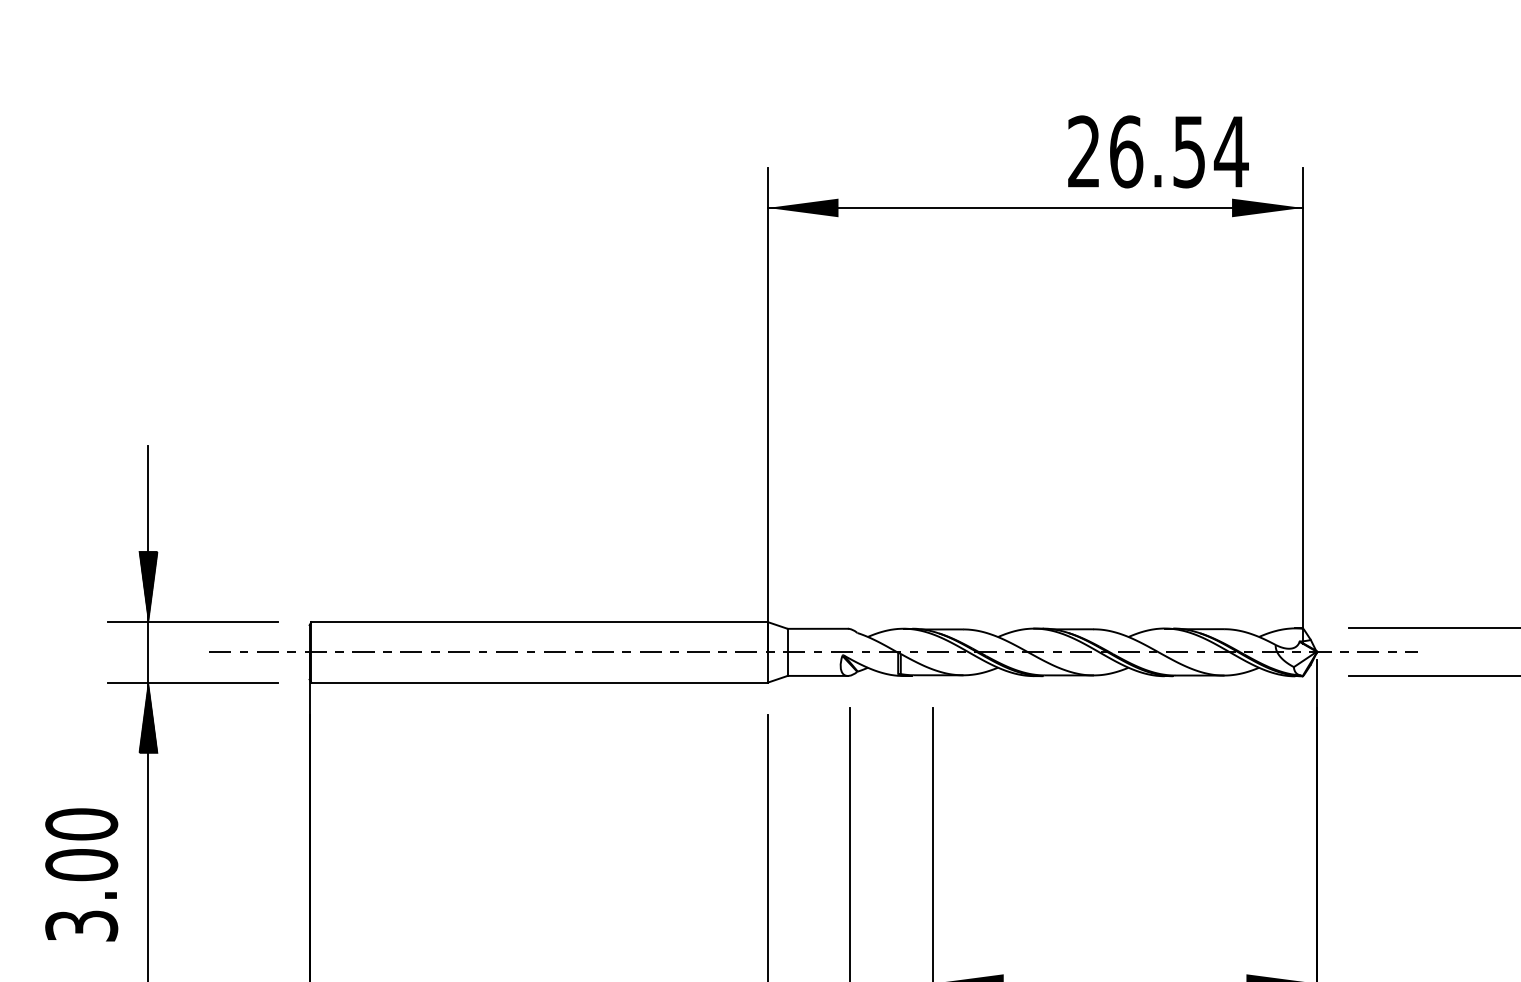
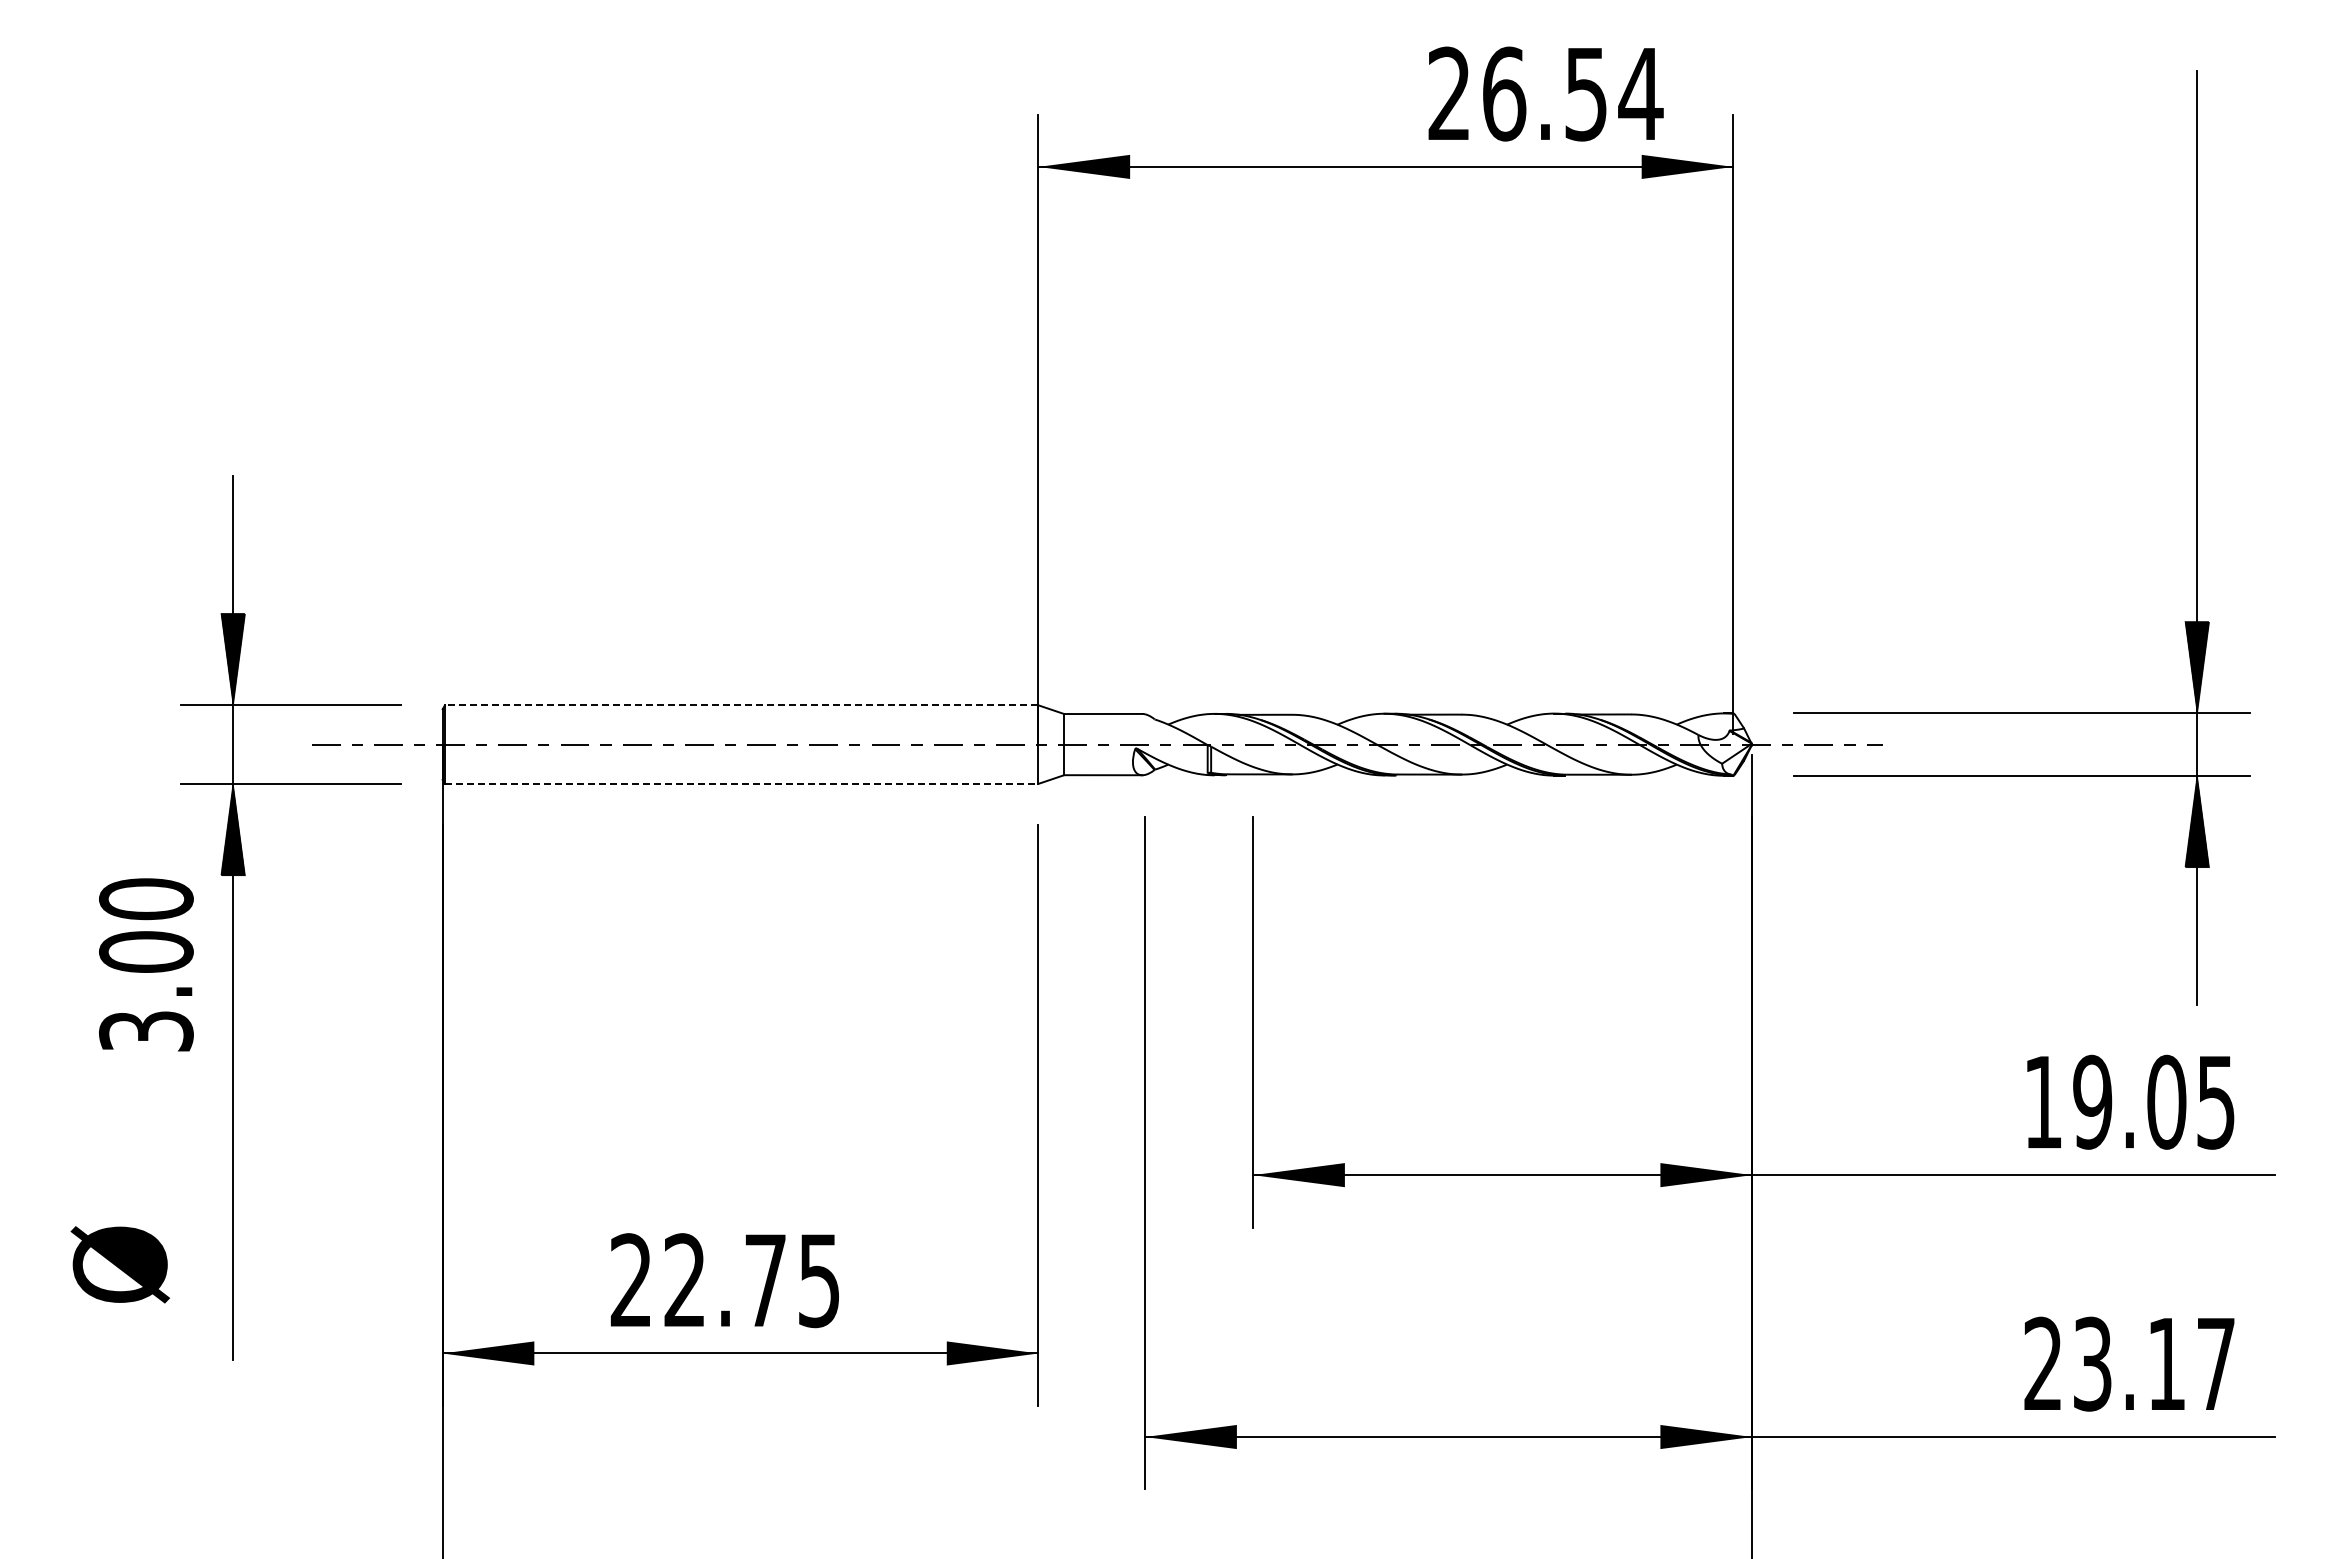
line: (539, 622) -> (741, 705), solid -> dashed
line: (539, 682) -> (741, 783), solid -> dashed
text: (81, 874) -> (146, 964), moved

